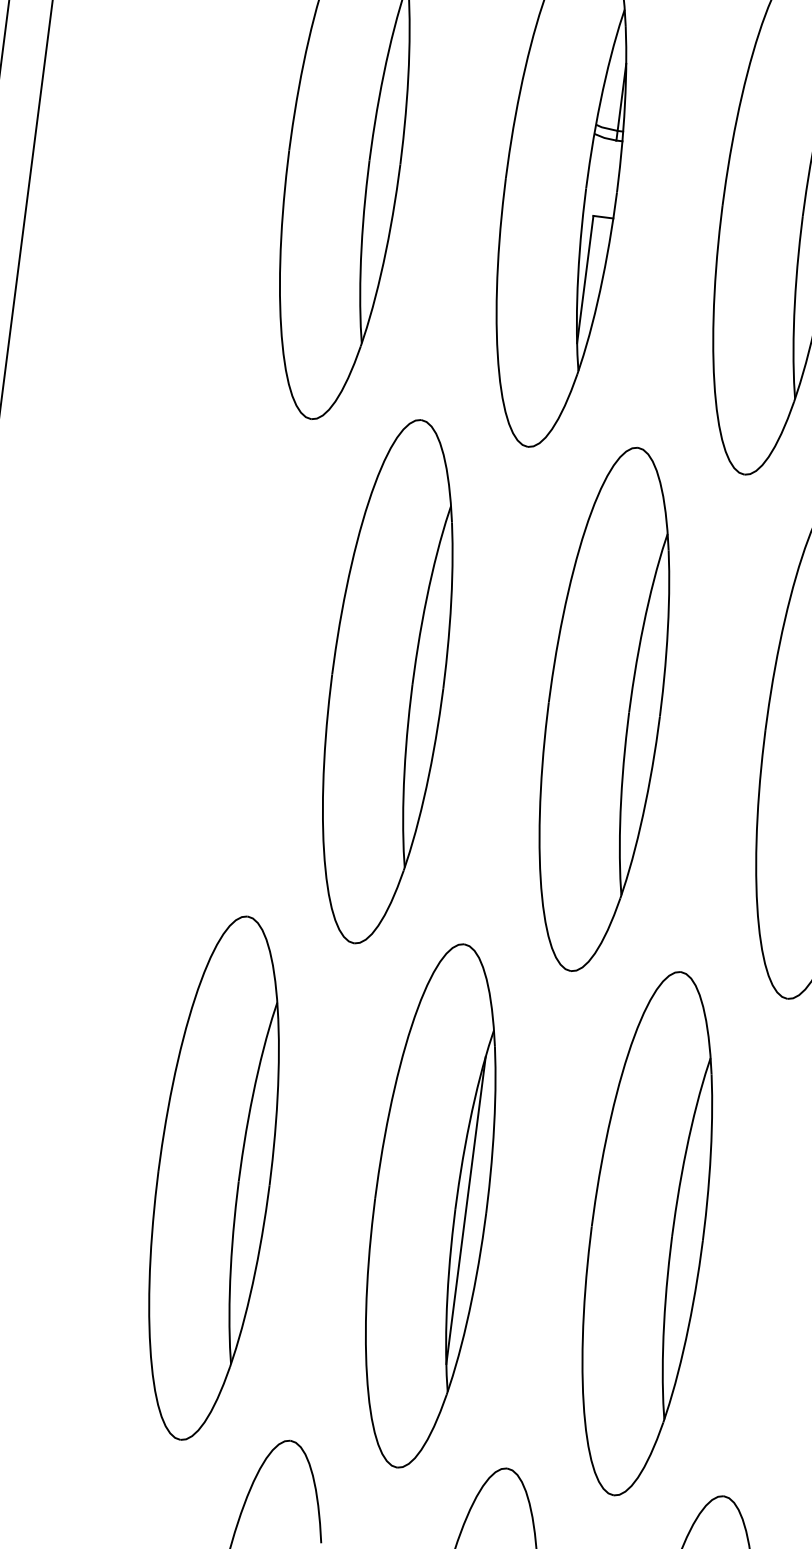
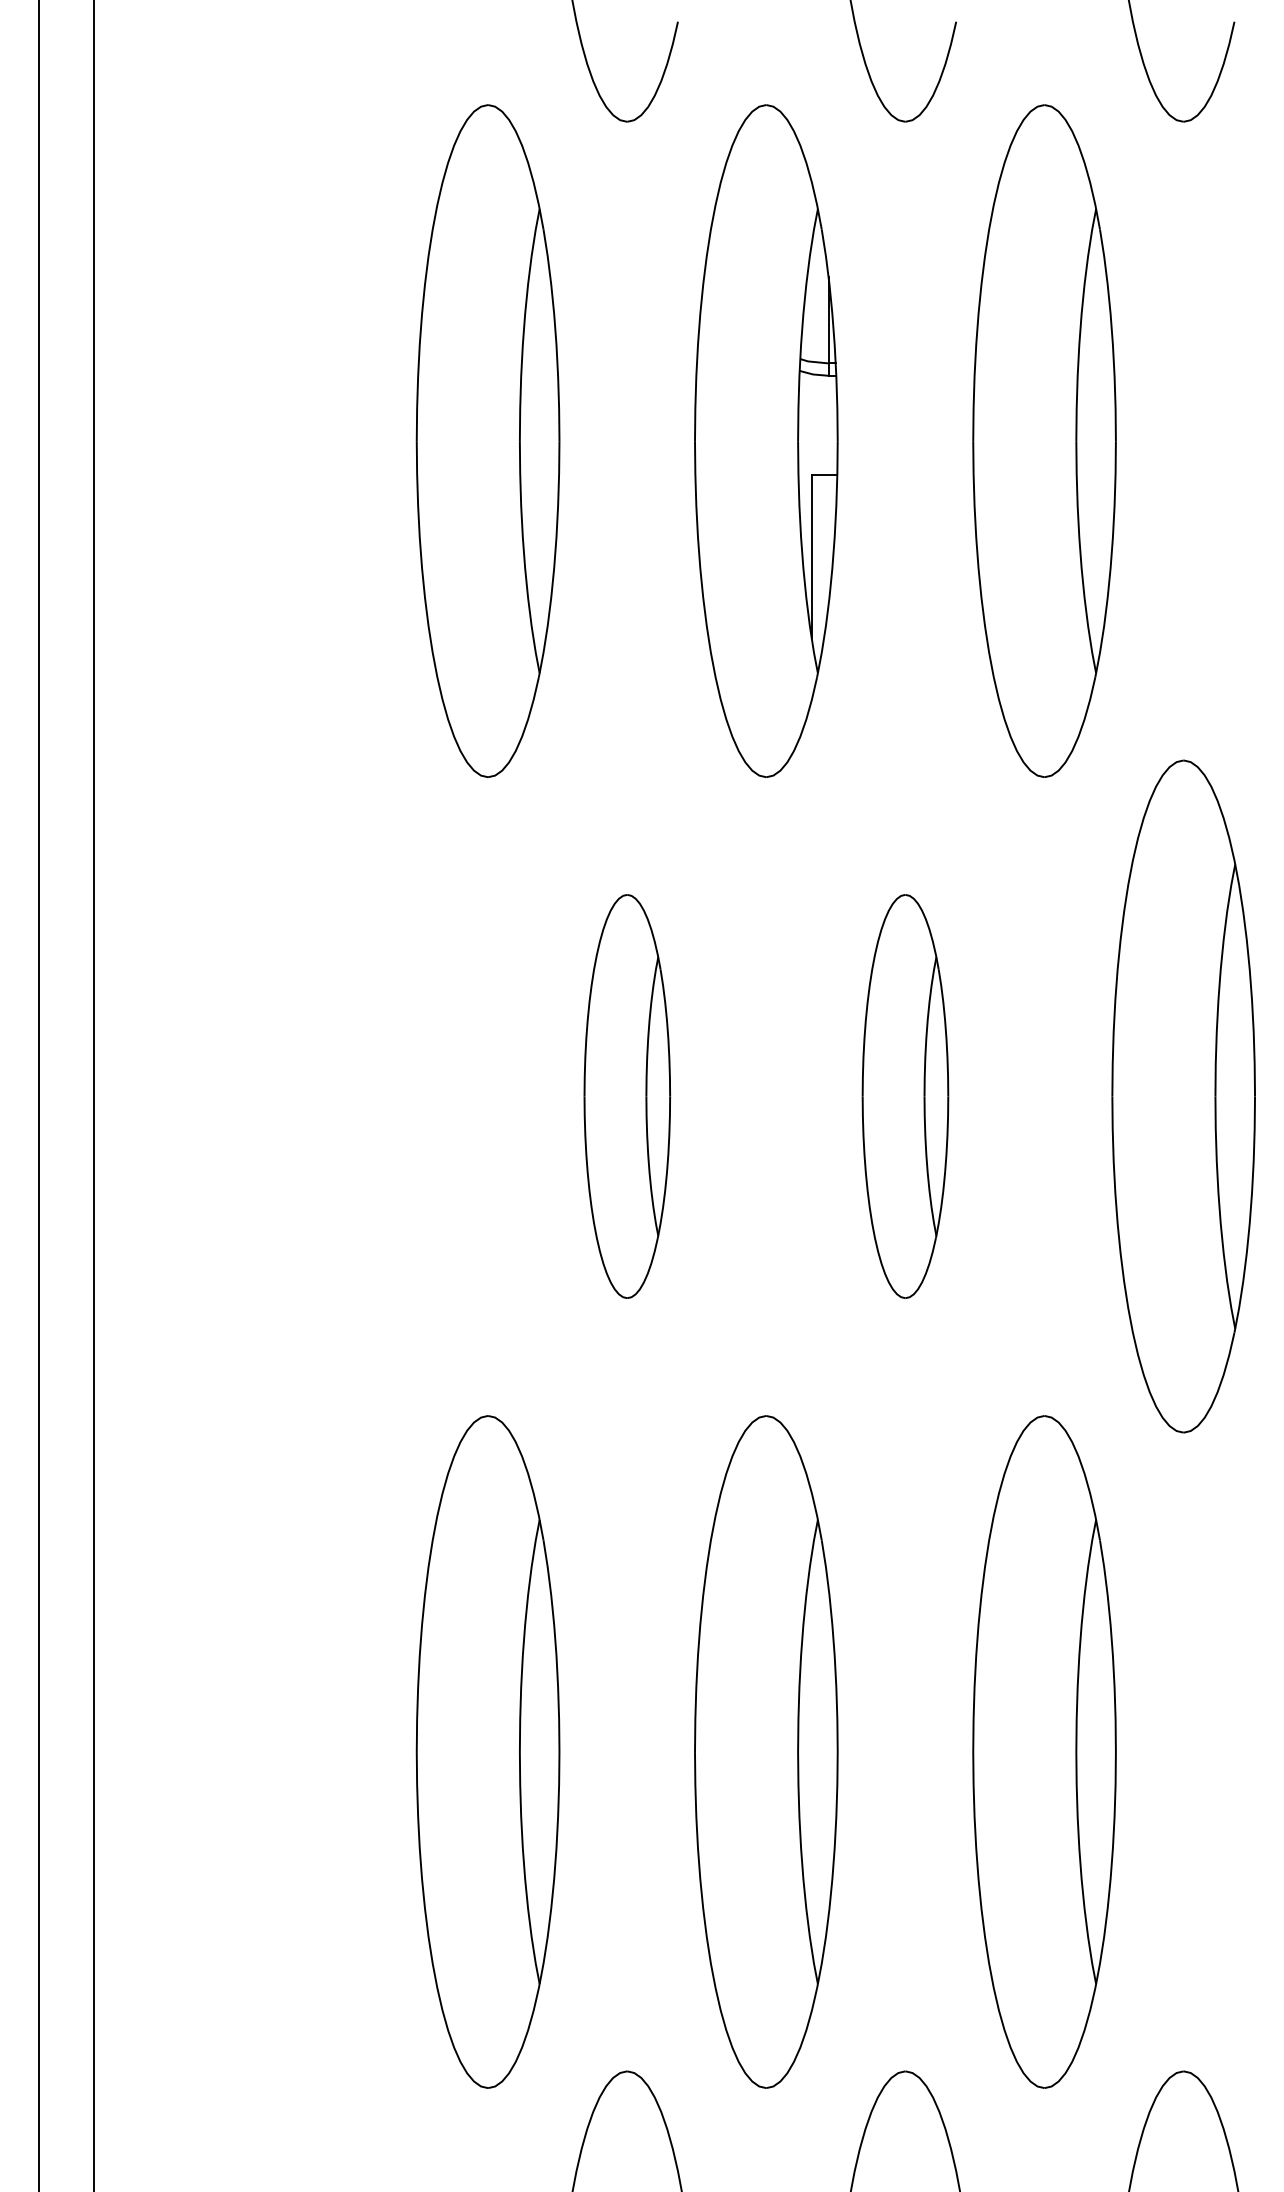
part: (387, 681) -> (627, 1096), size x0.6
part: (604, 709) -> (905, 1096), size x0.6
line: (465, 1210) -> (811, 1751), removed

